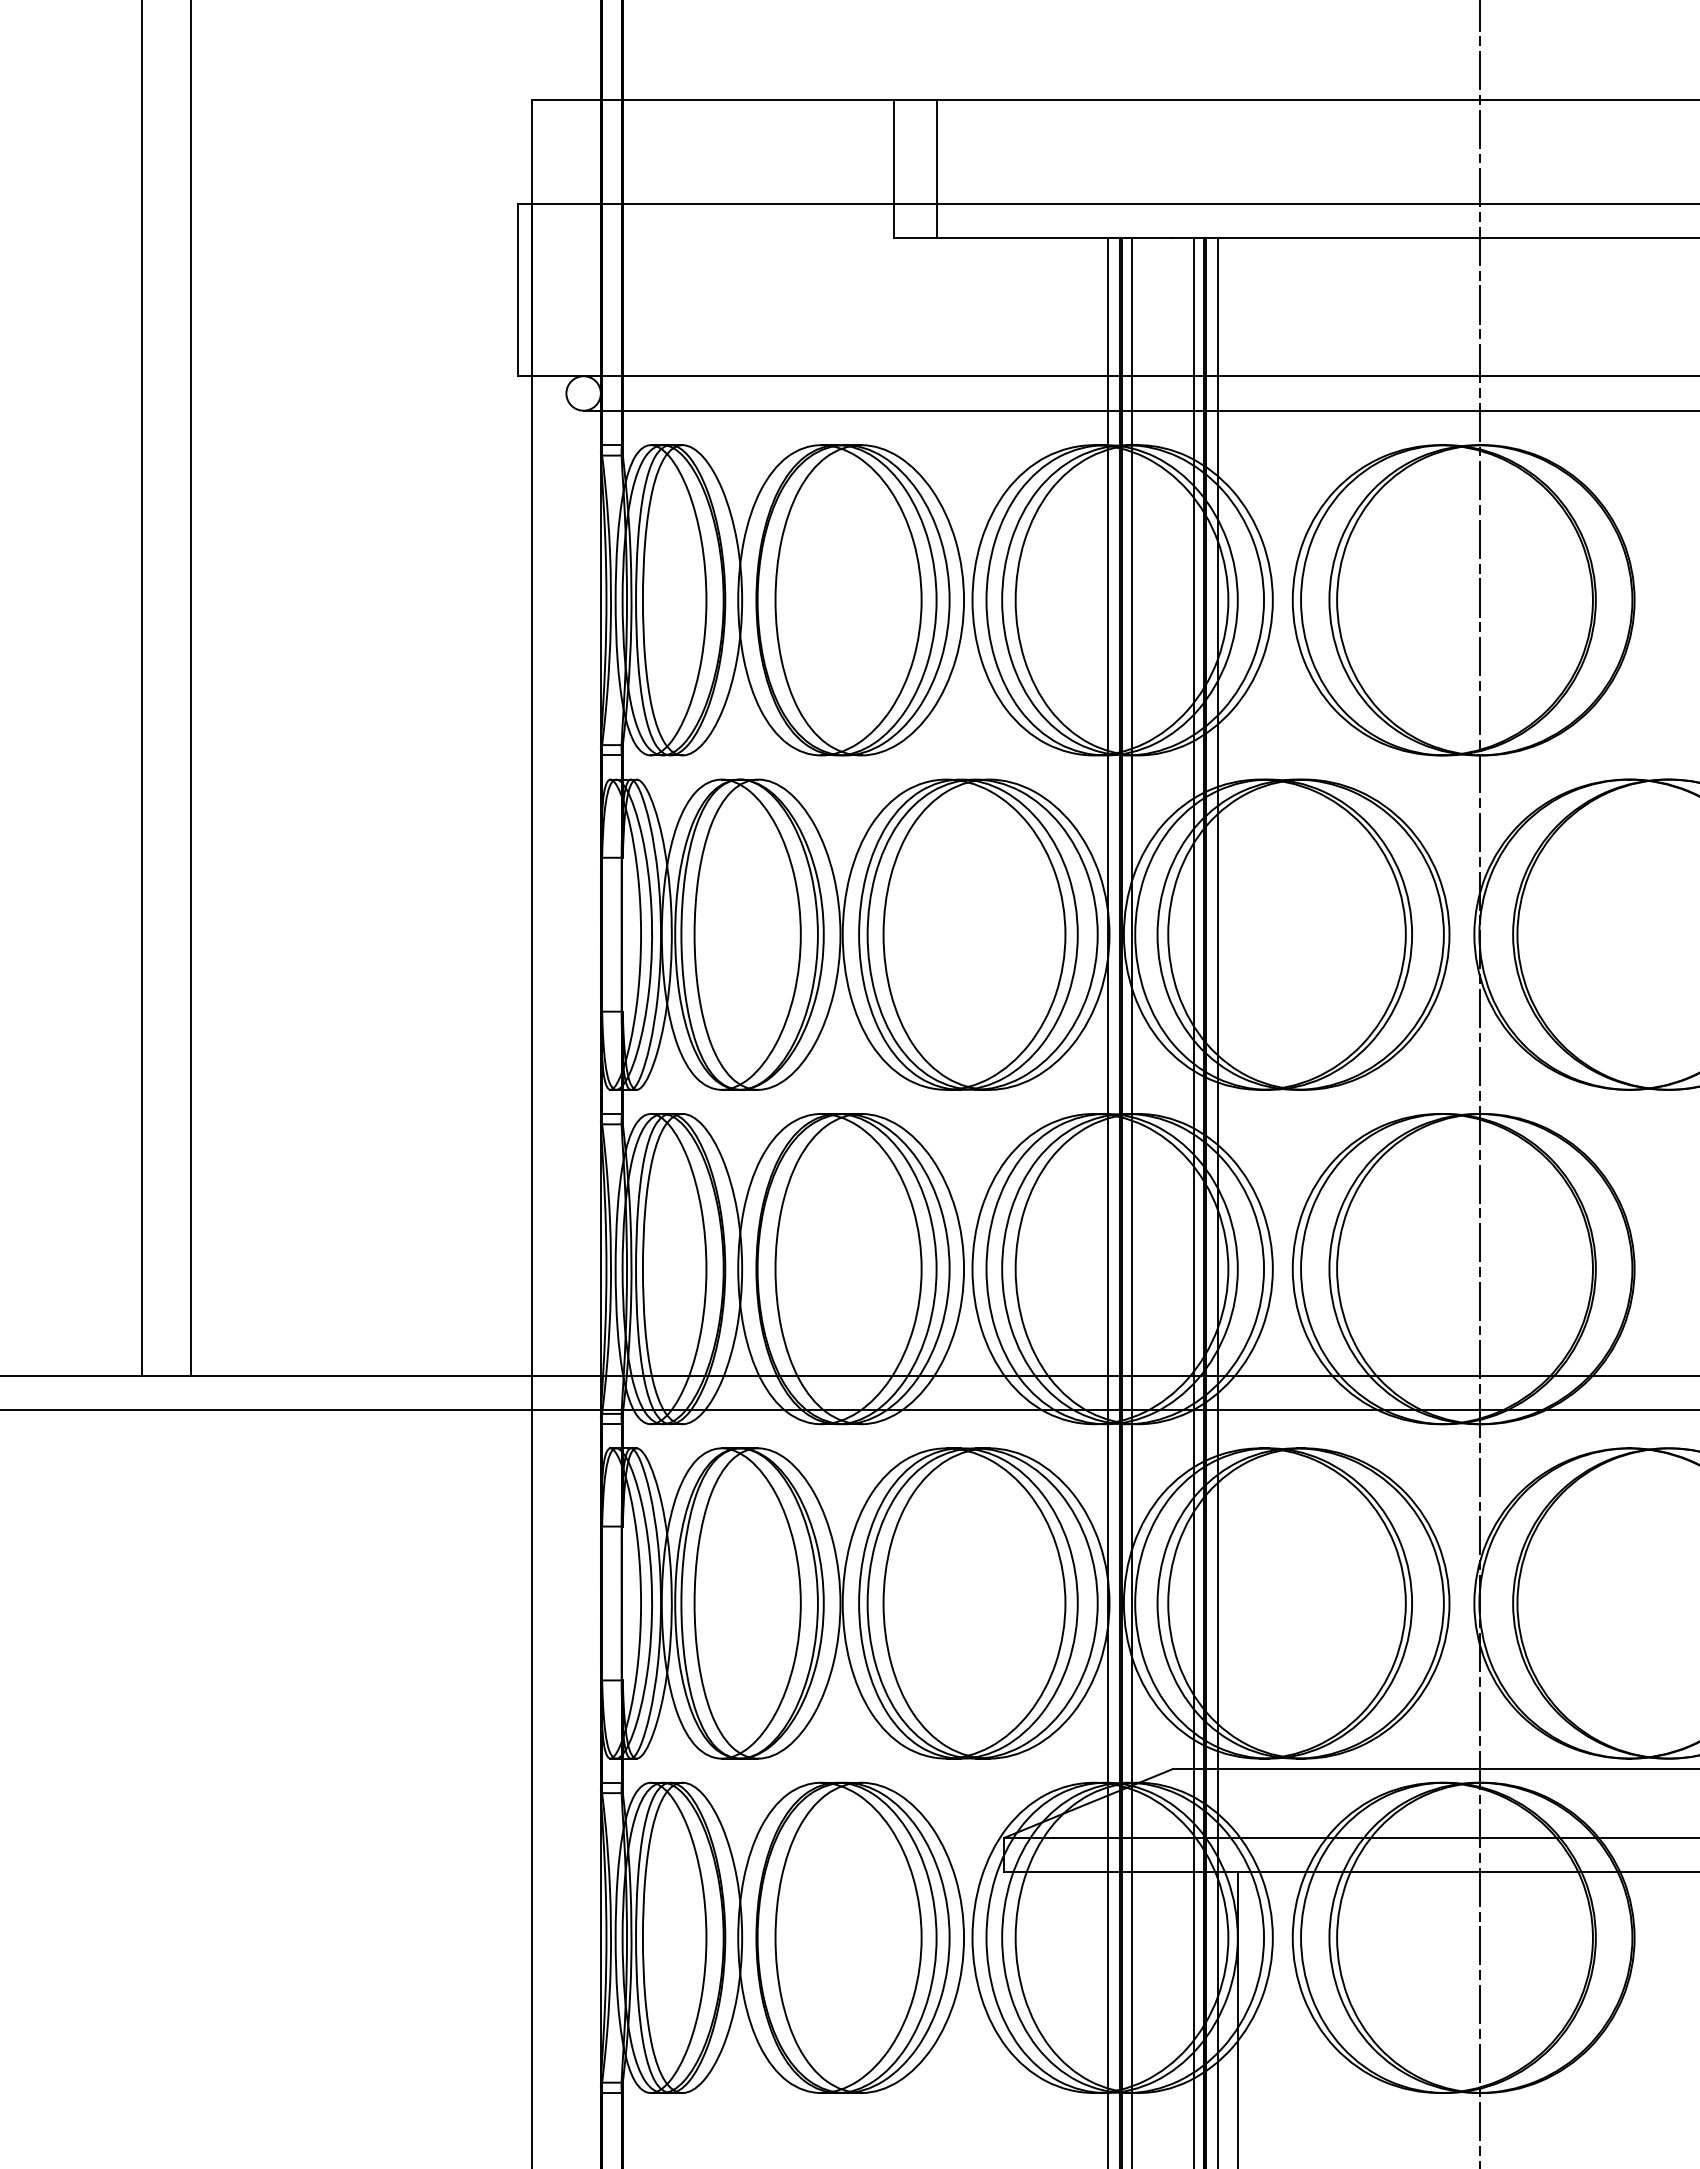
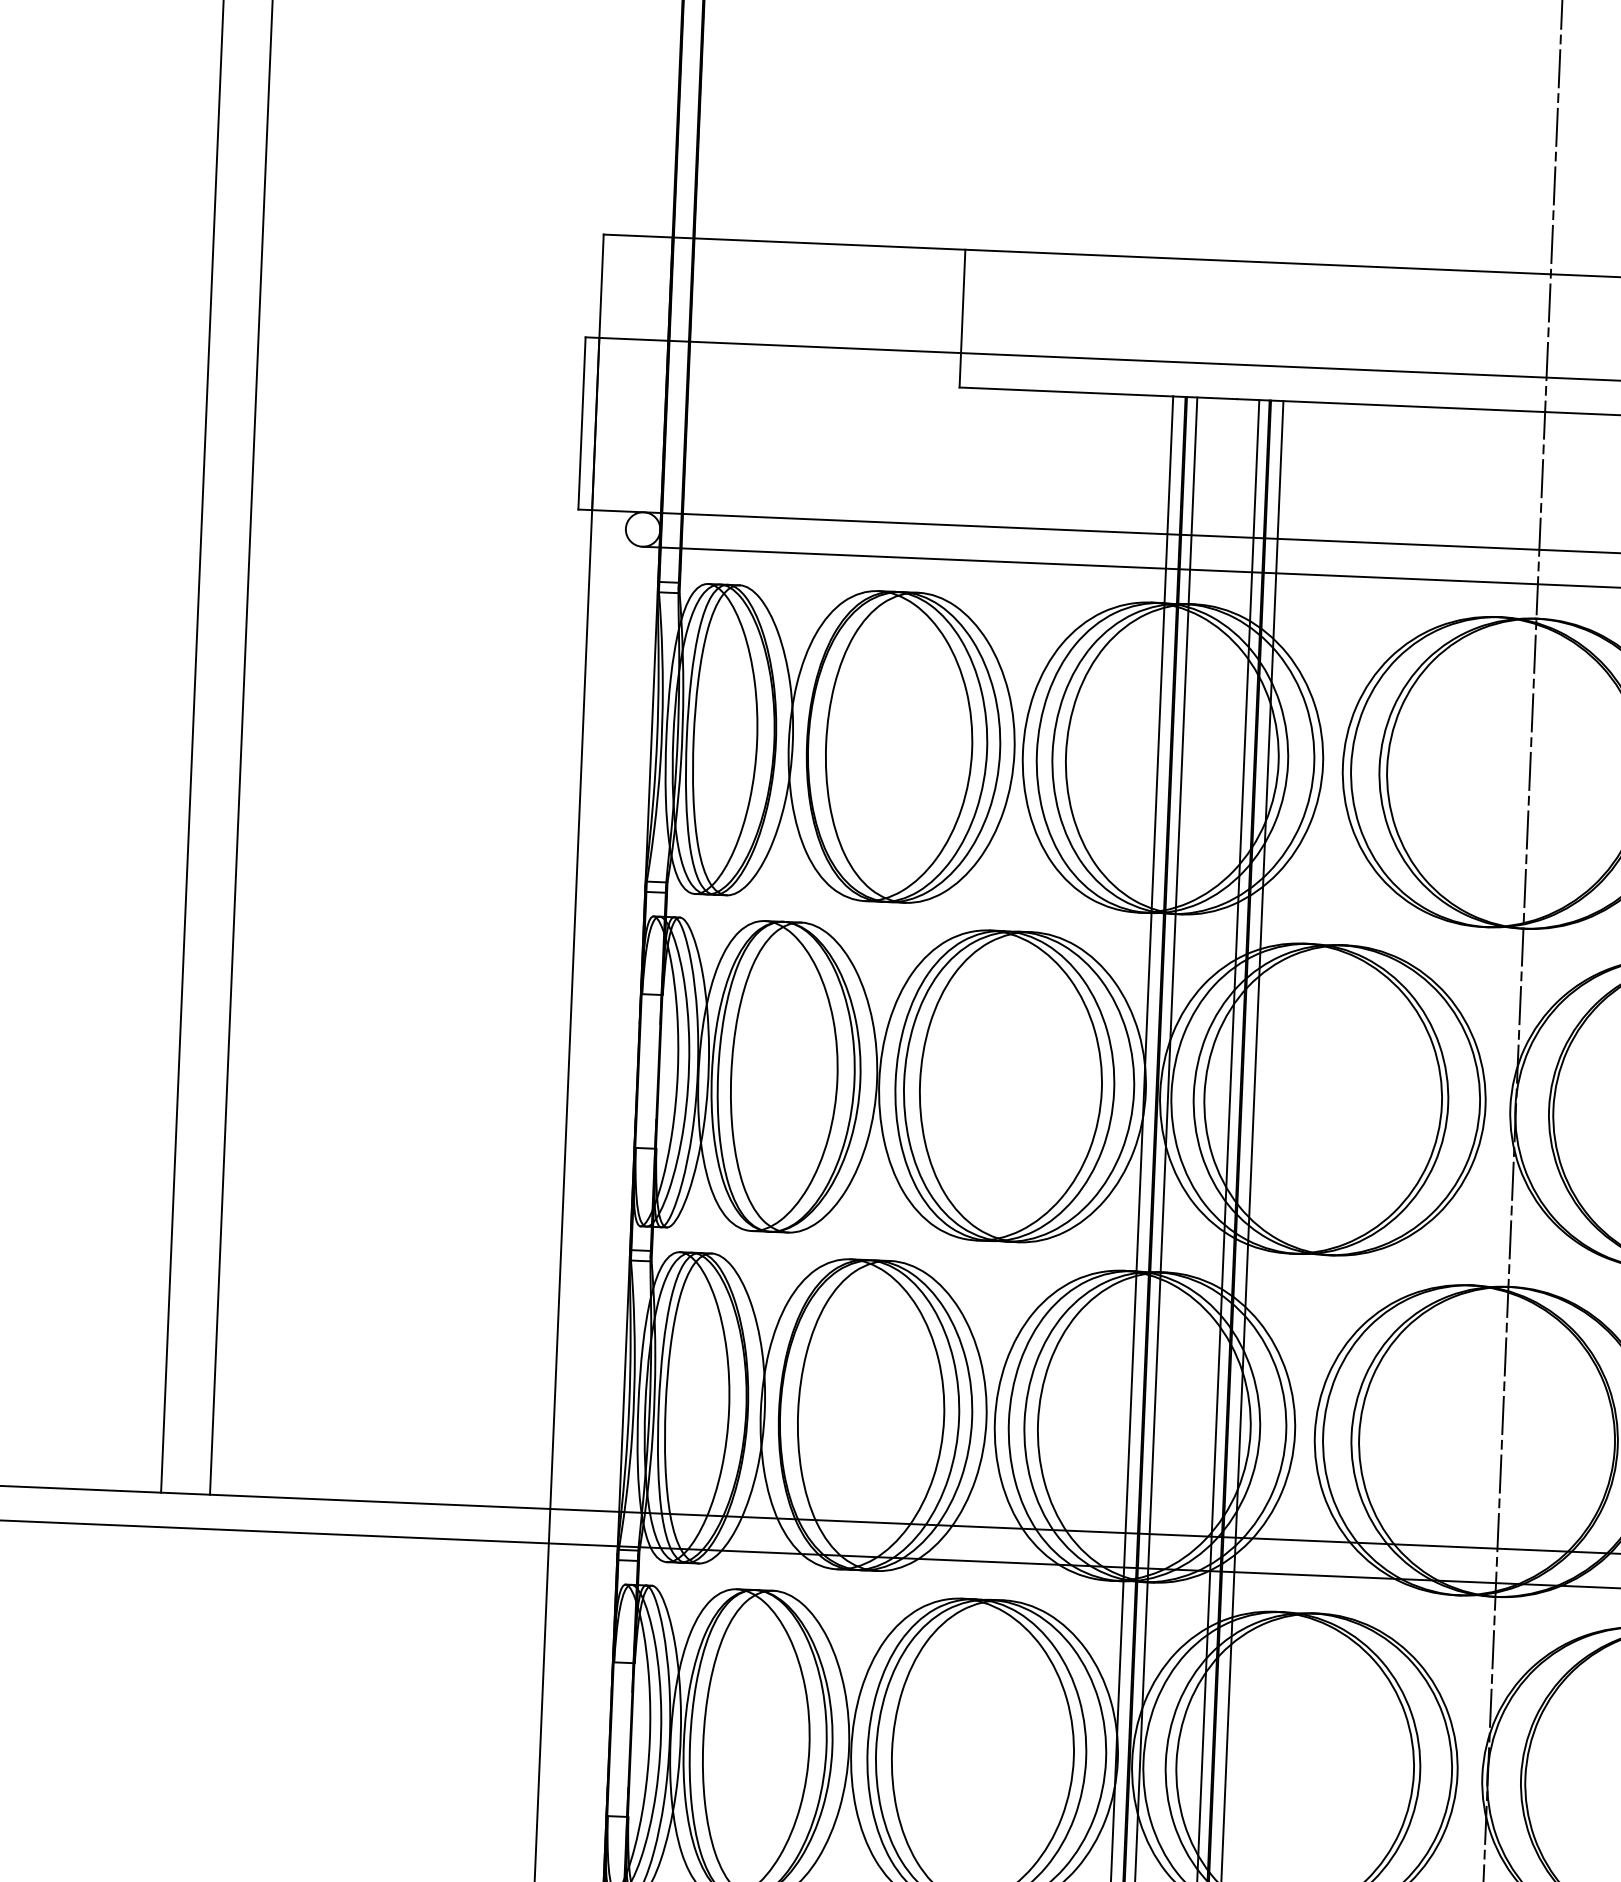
line: (936, 169) -> (1005, 320), removed

